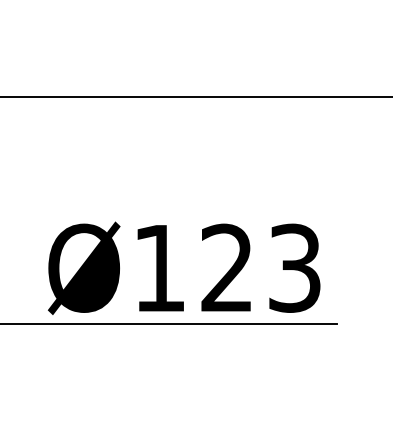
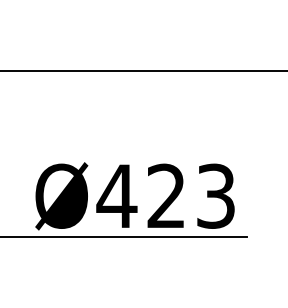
text: (159, 268) -> (116, 196), Ø123 -> Ø423

